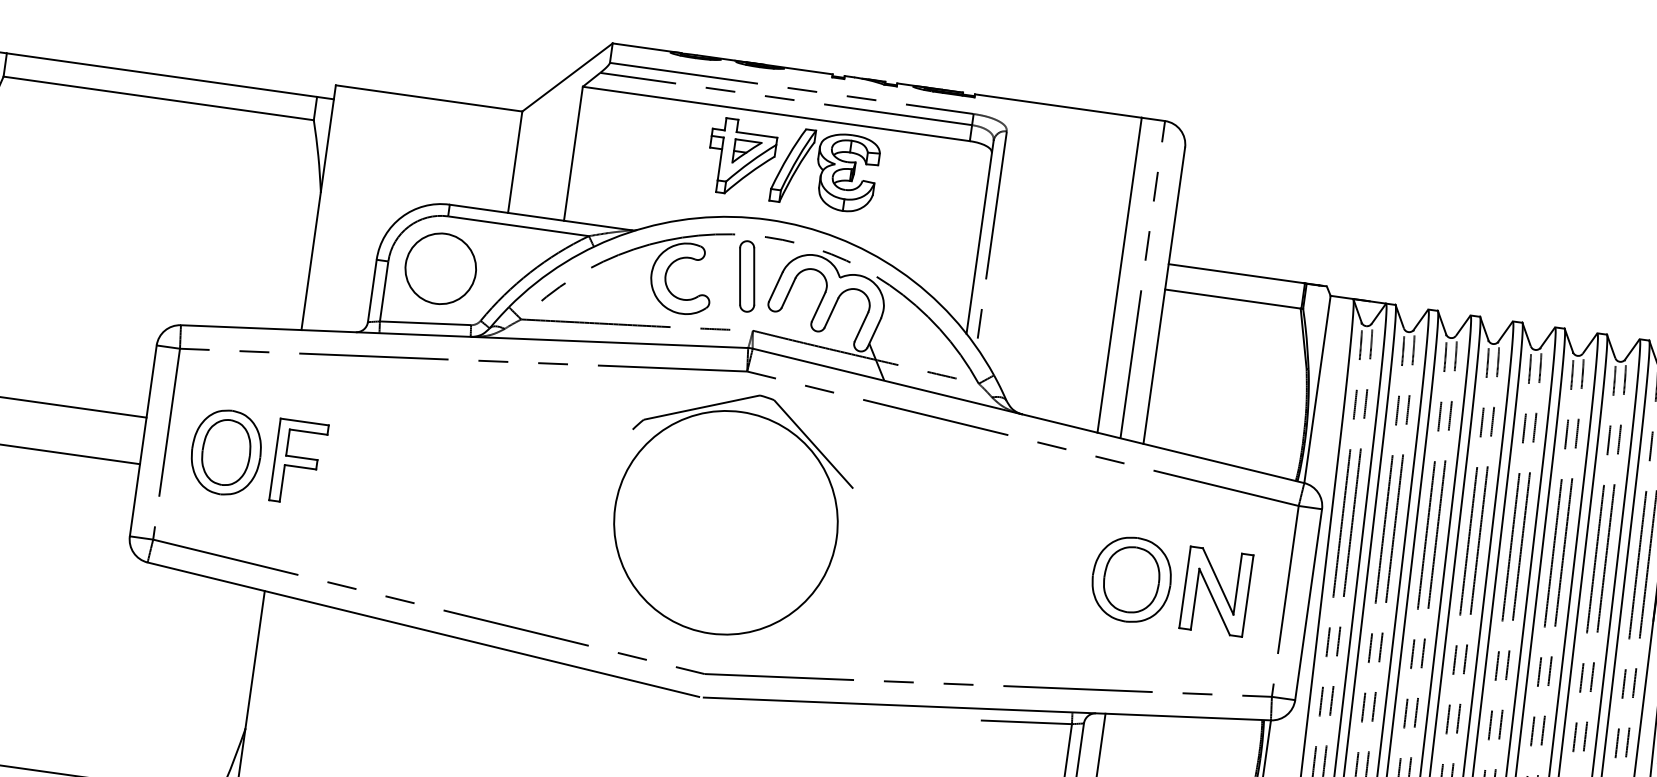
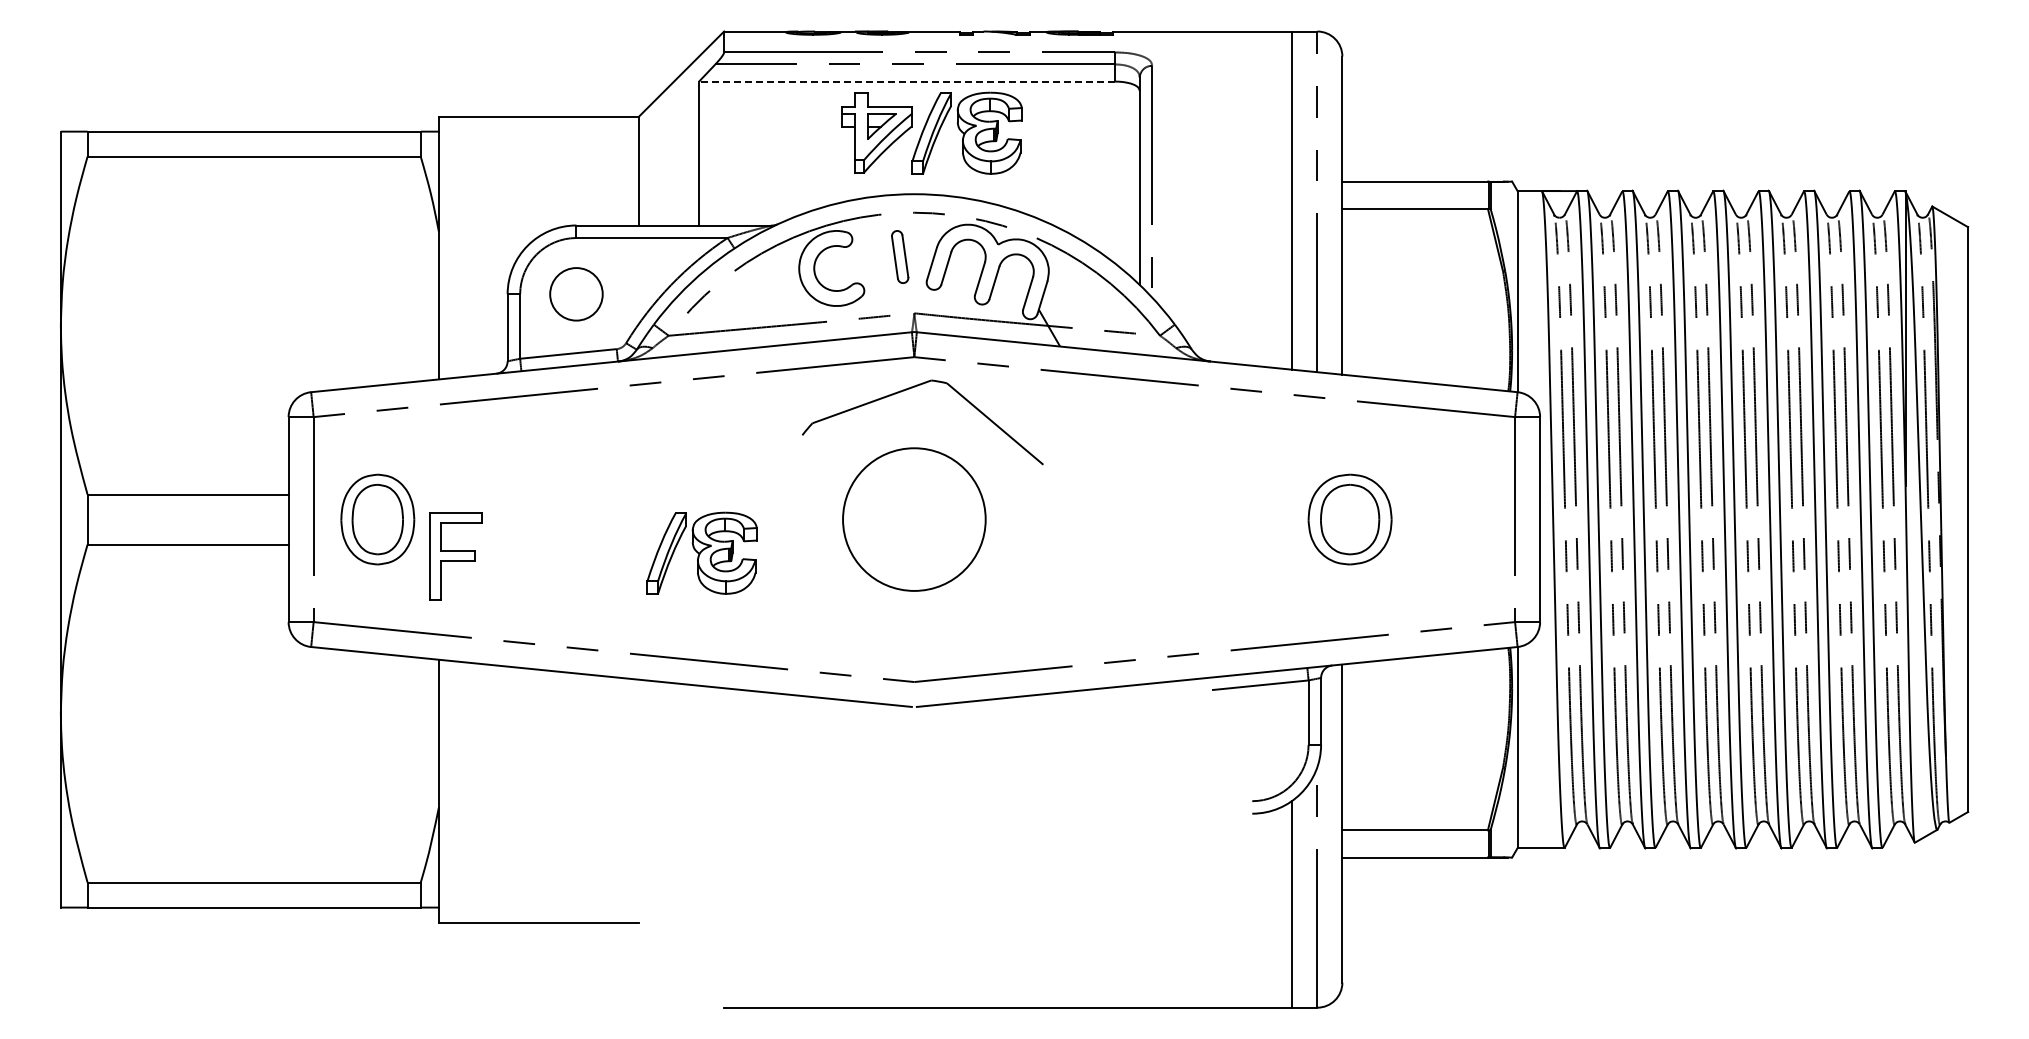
line: (775, 113) -> (906, 81), solid -> dashed
circle: (440, 268) -> (576, 293), size x0.7
part: (746, 275) -> (899, 256), size x0.7
part: (298, 462) -> (455, 556), moved
circle: (726, 522) -> (914, 519), size x0.6
part: (523, 525) -> (701, 552), added
part: (1215, 591) -> (1440, 519), removed

